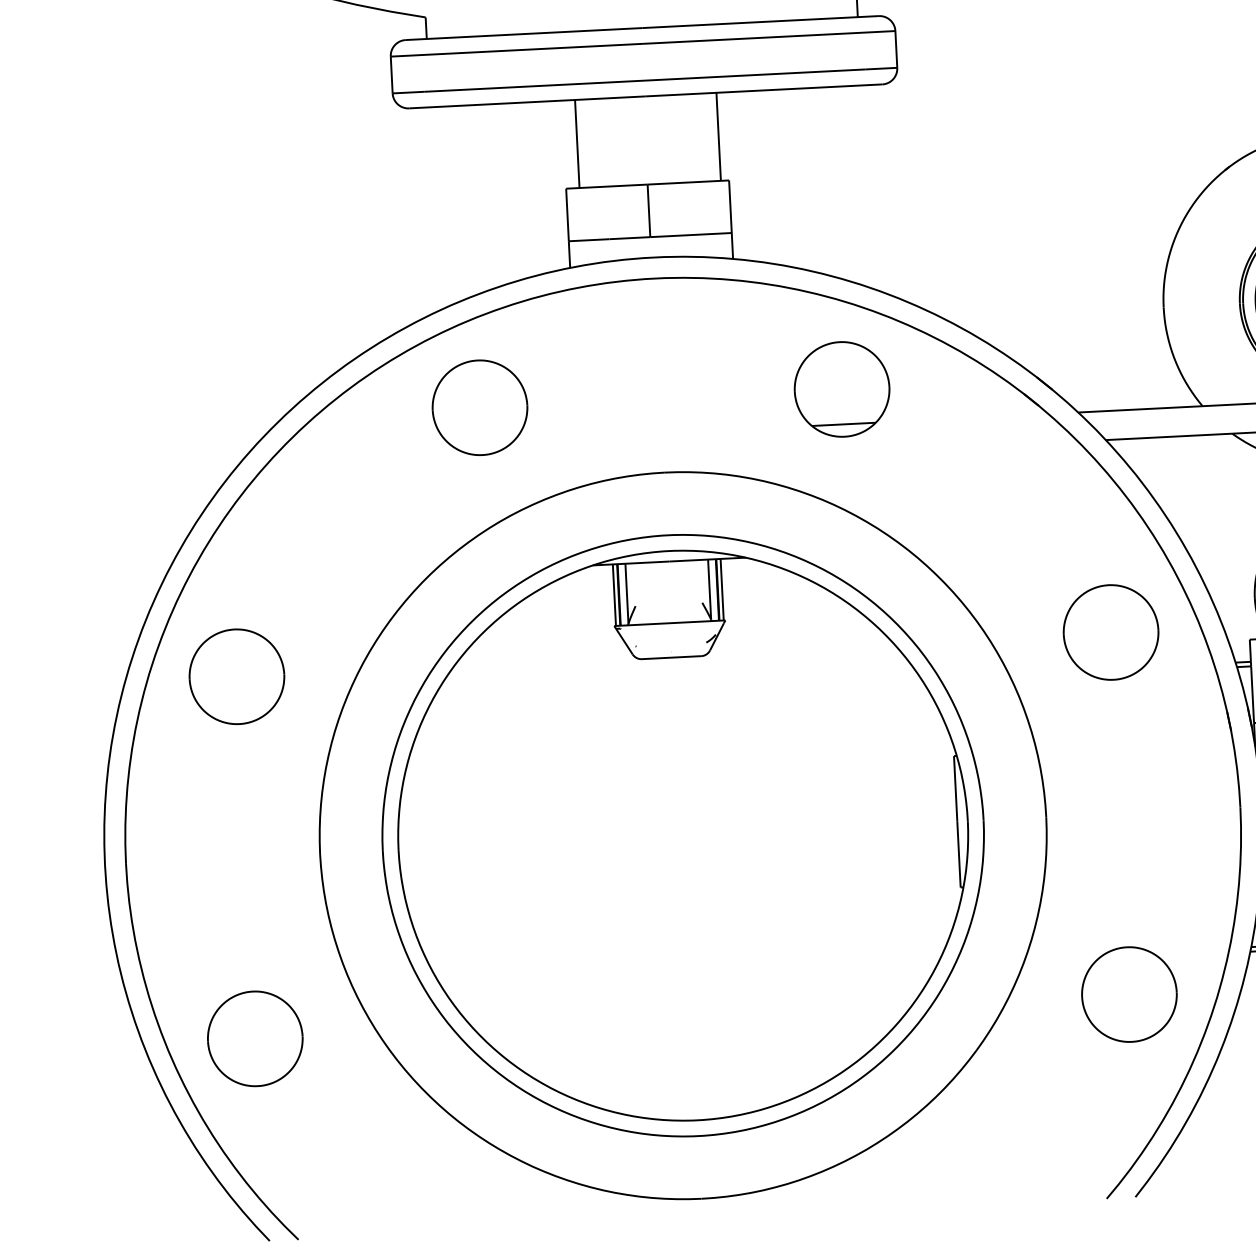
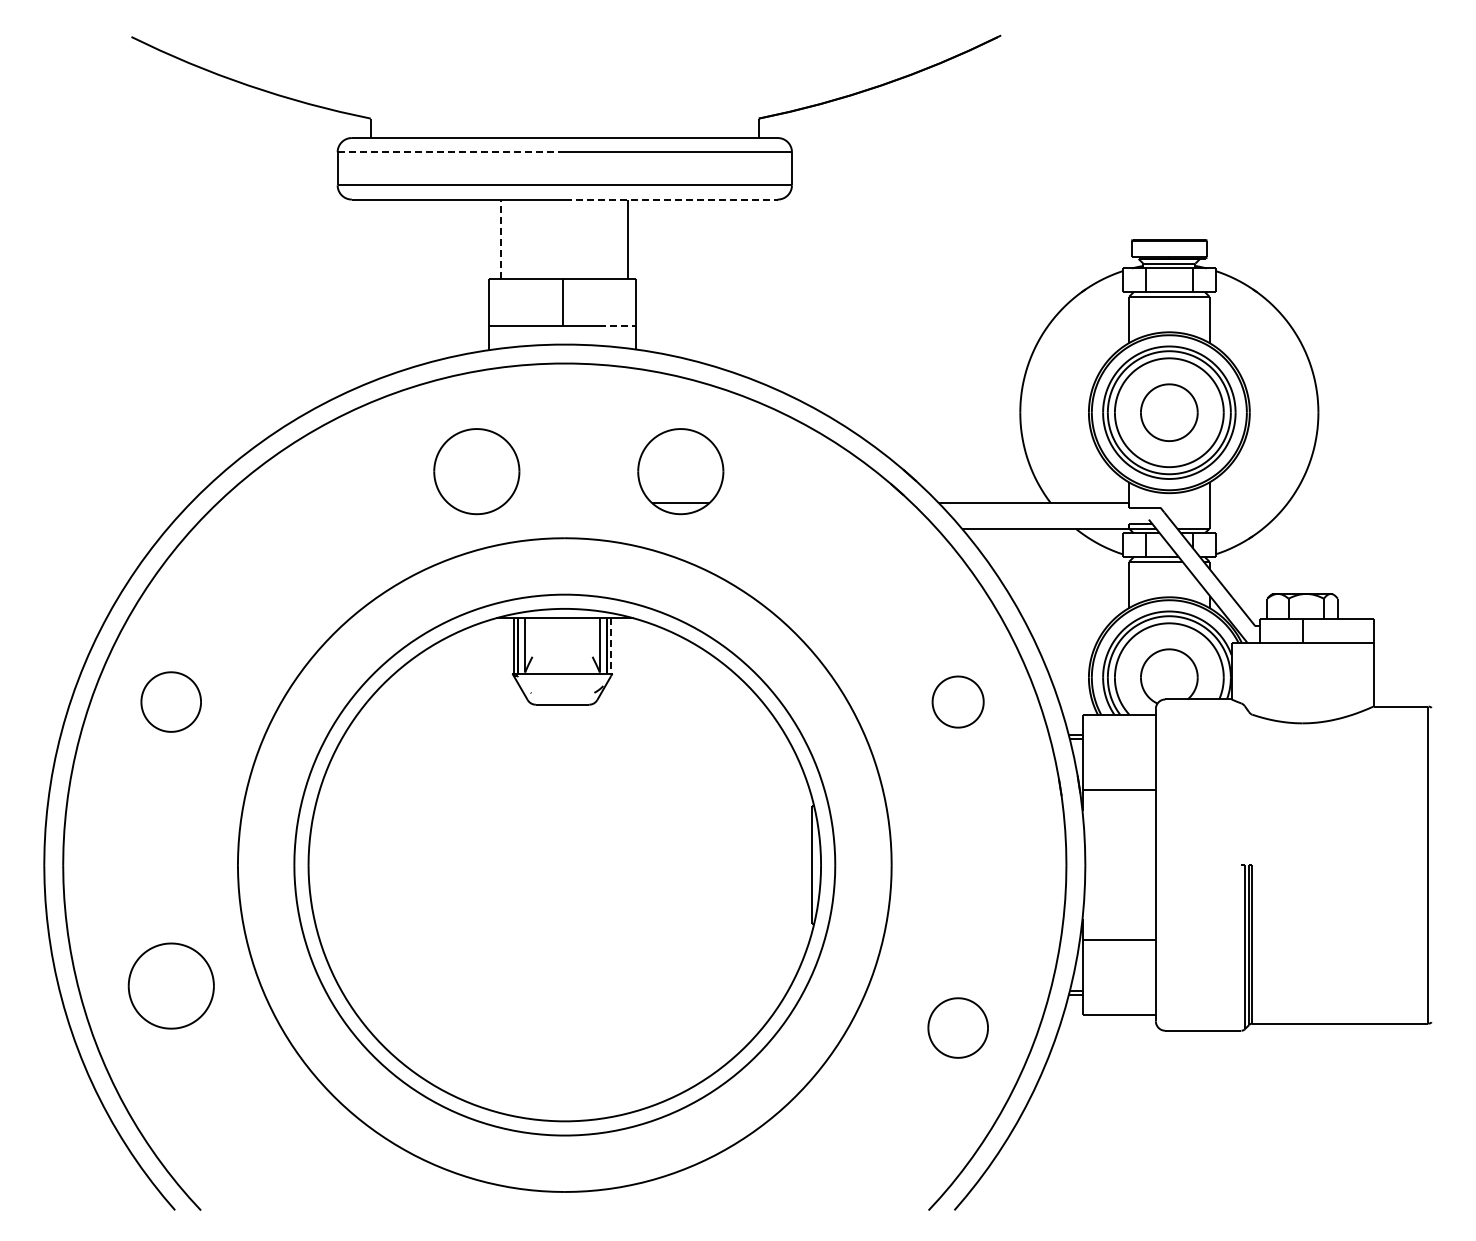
line: (517, 50) -> (451, 152), solid -> dashed
line: (764, 90) -> (671, 199), solid -> dashed
line: (577, 144) -> (501, 239), solid -> dashed
line: (712, 234) -> (618, 326), solid -> dashed
part: (841, 389) -> (680, 471), moved
part: (479, 407) -> (476, 471), moved
line: (722, 590) -> (611, 646), solid -> dashed
part: (1110, 631) -> (957, 701), size x0.6
part: (235, 676) -> (170, 701), size x0.7
part: (1128, 993) -> (957, 1027), size x0.7
part: (254, 1038) -> (170, 985), moved

